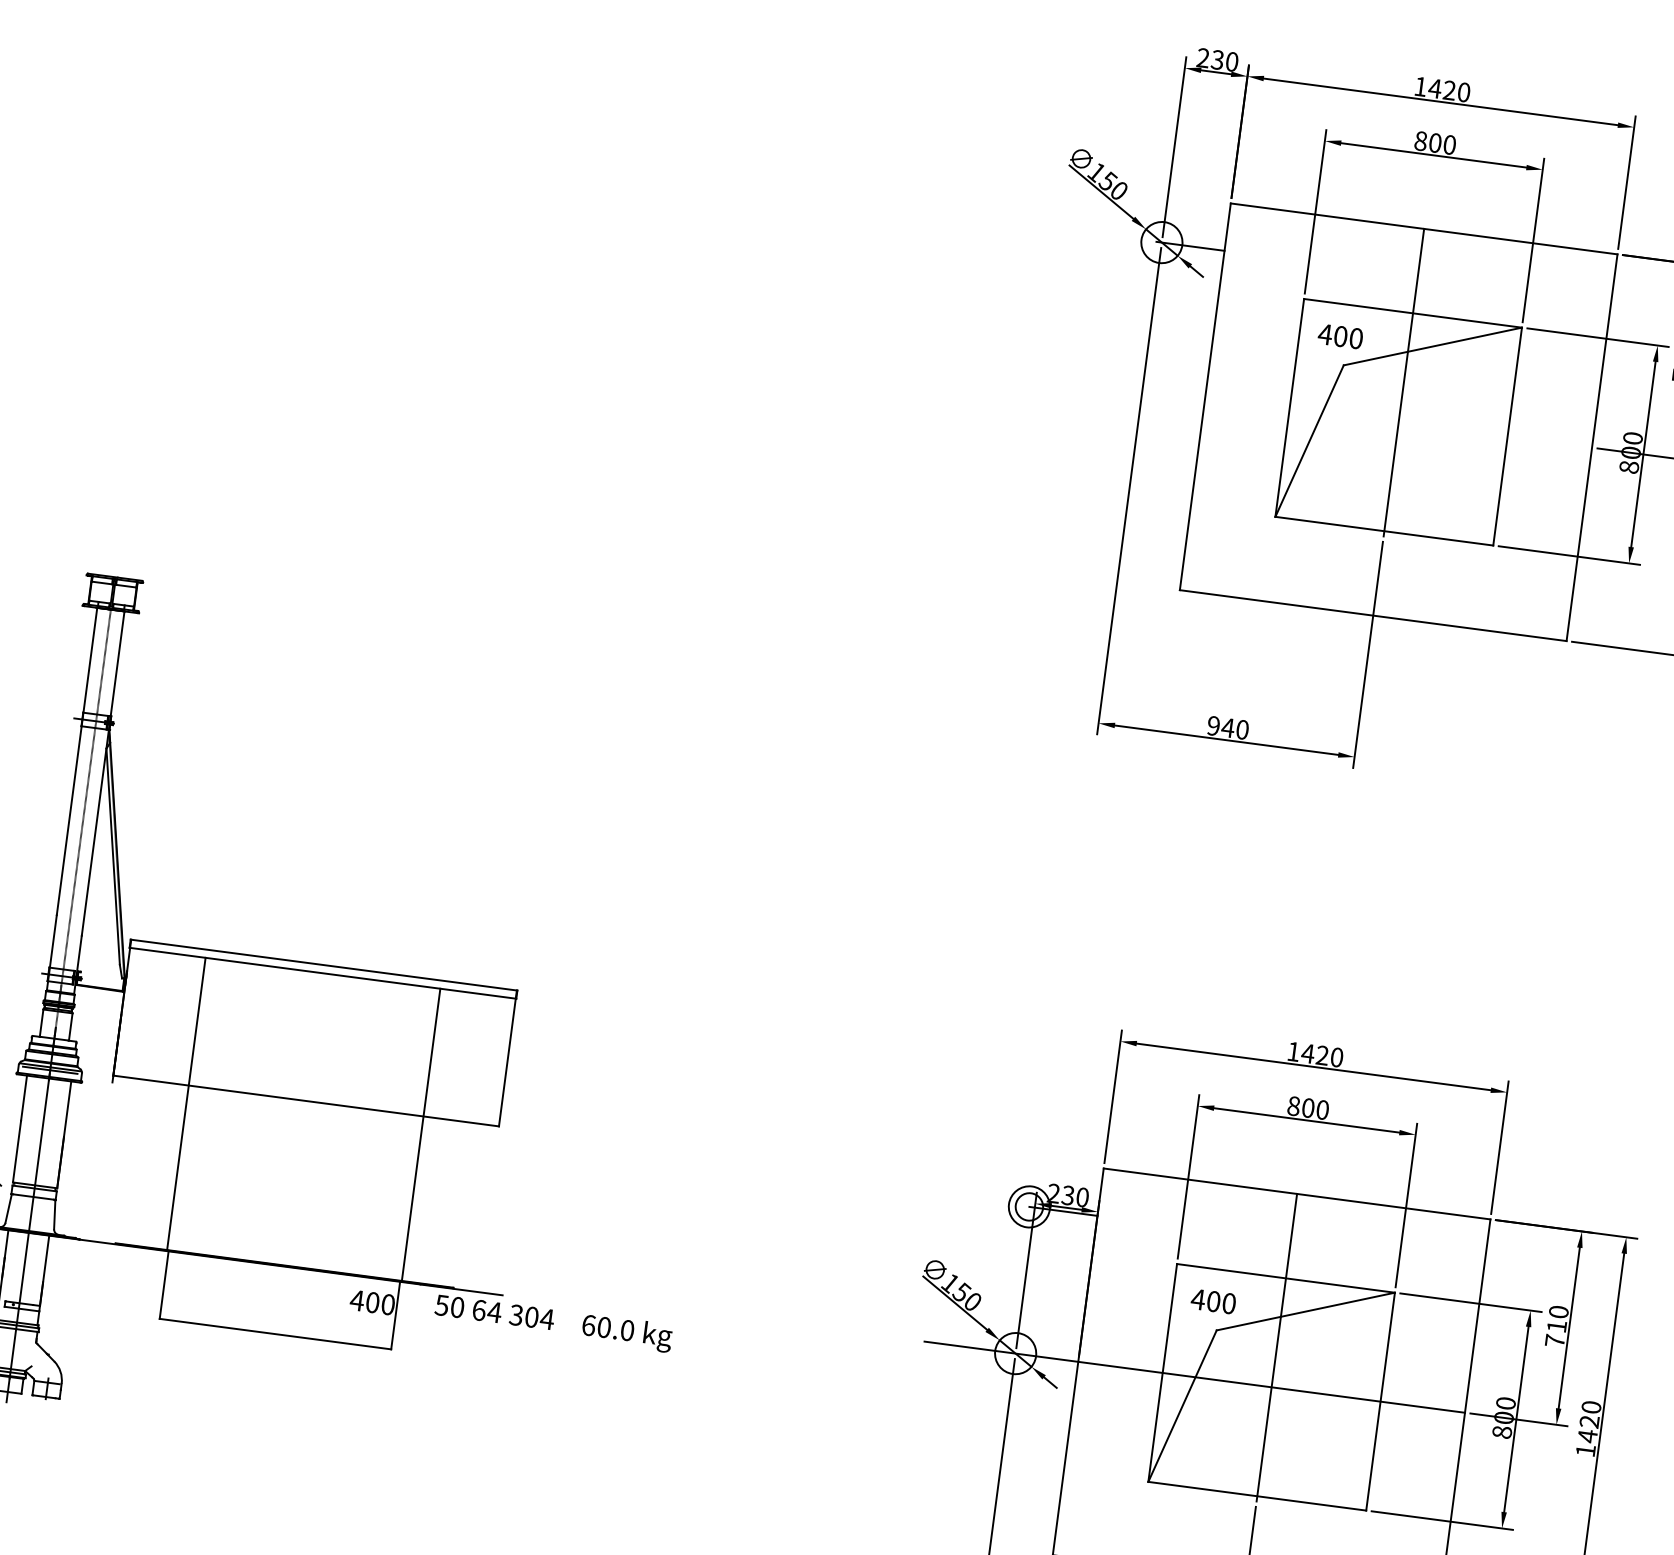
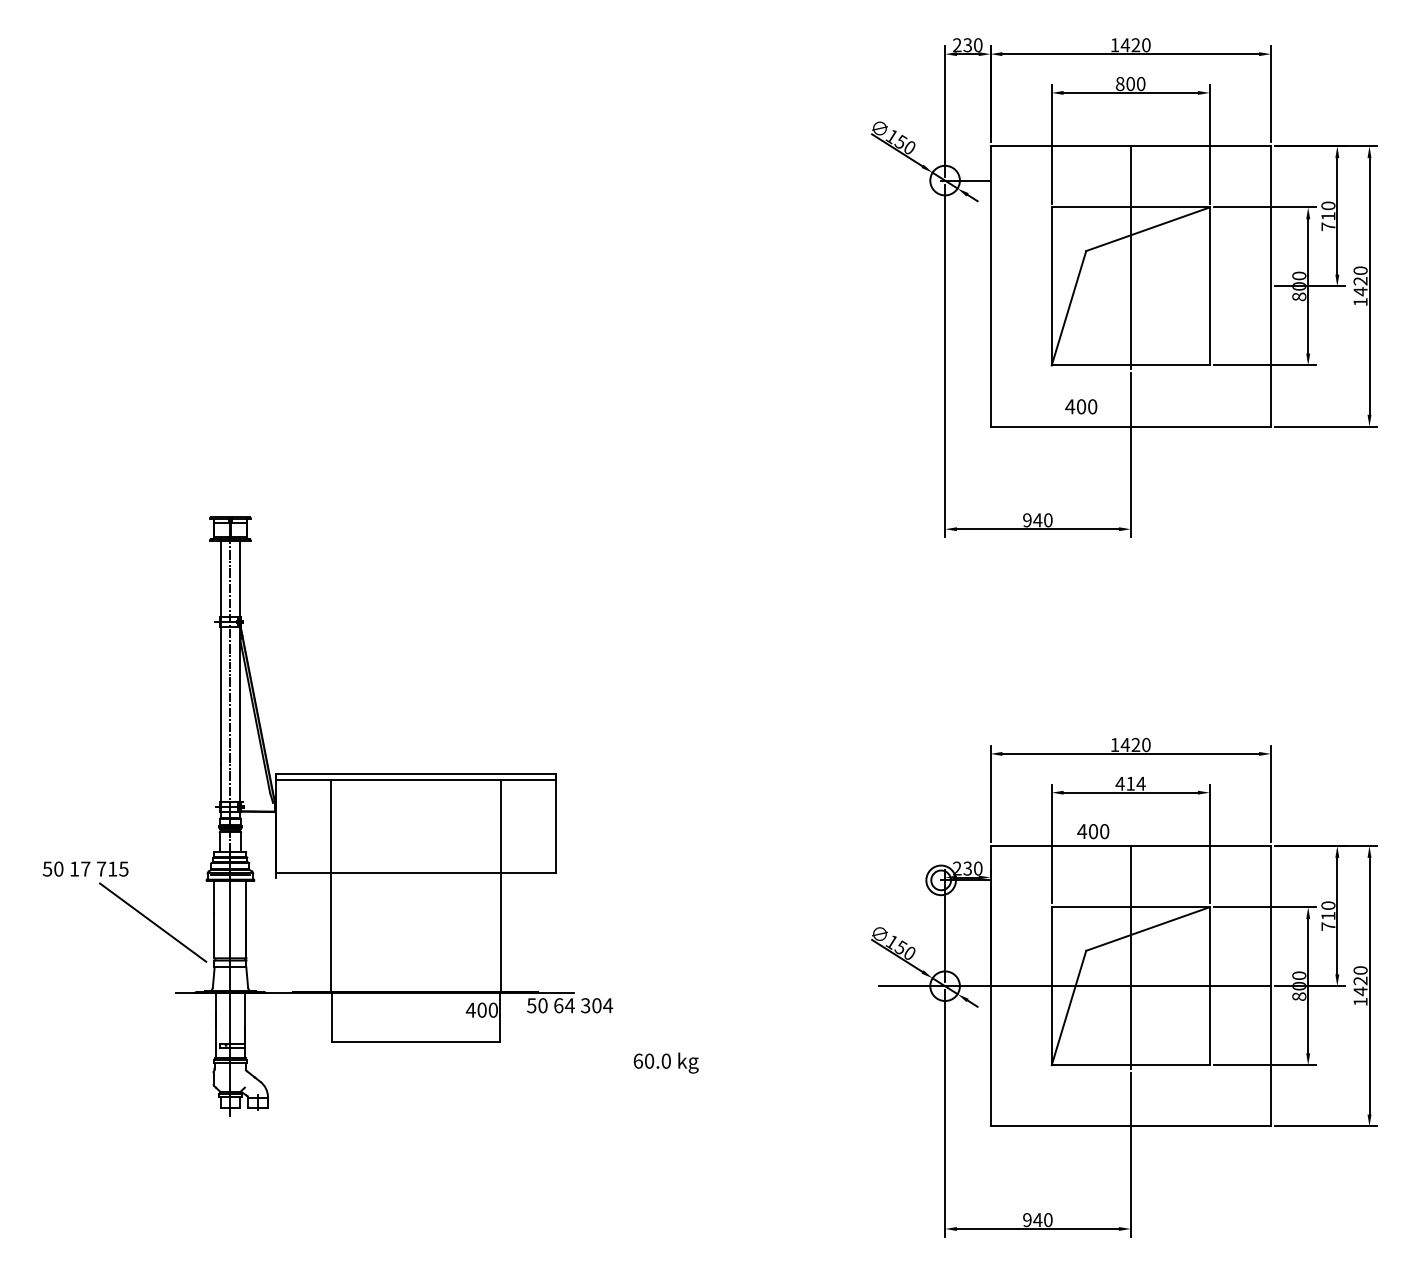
text: (1340, 336) -> (1081, 406), moved
text: (1308, 1107) -> (1130, 783), 800 -> 414
text: (1213, 1301) -> (1093, 831), moved
text: (627, 1332) -> (666, 1062), moved

